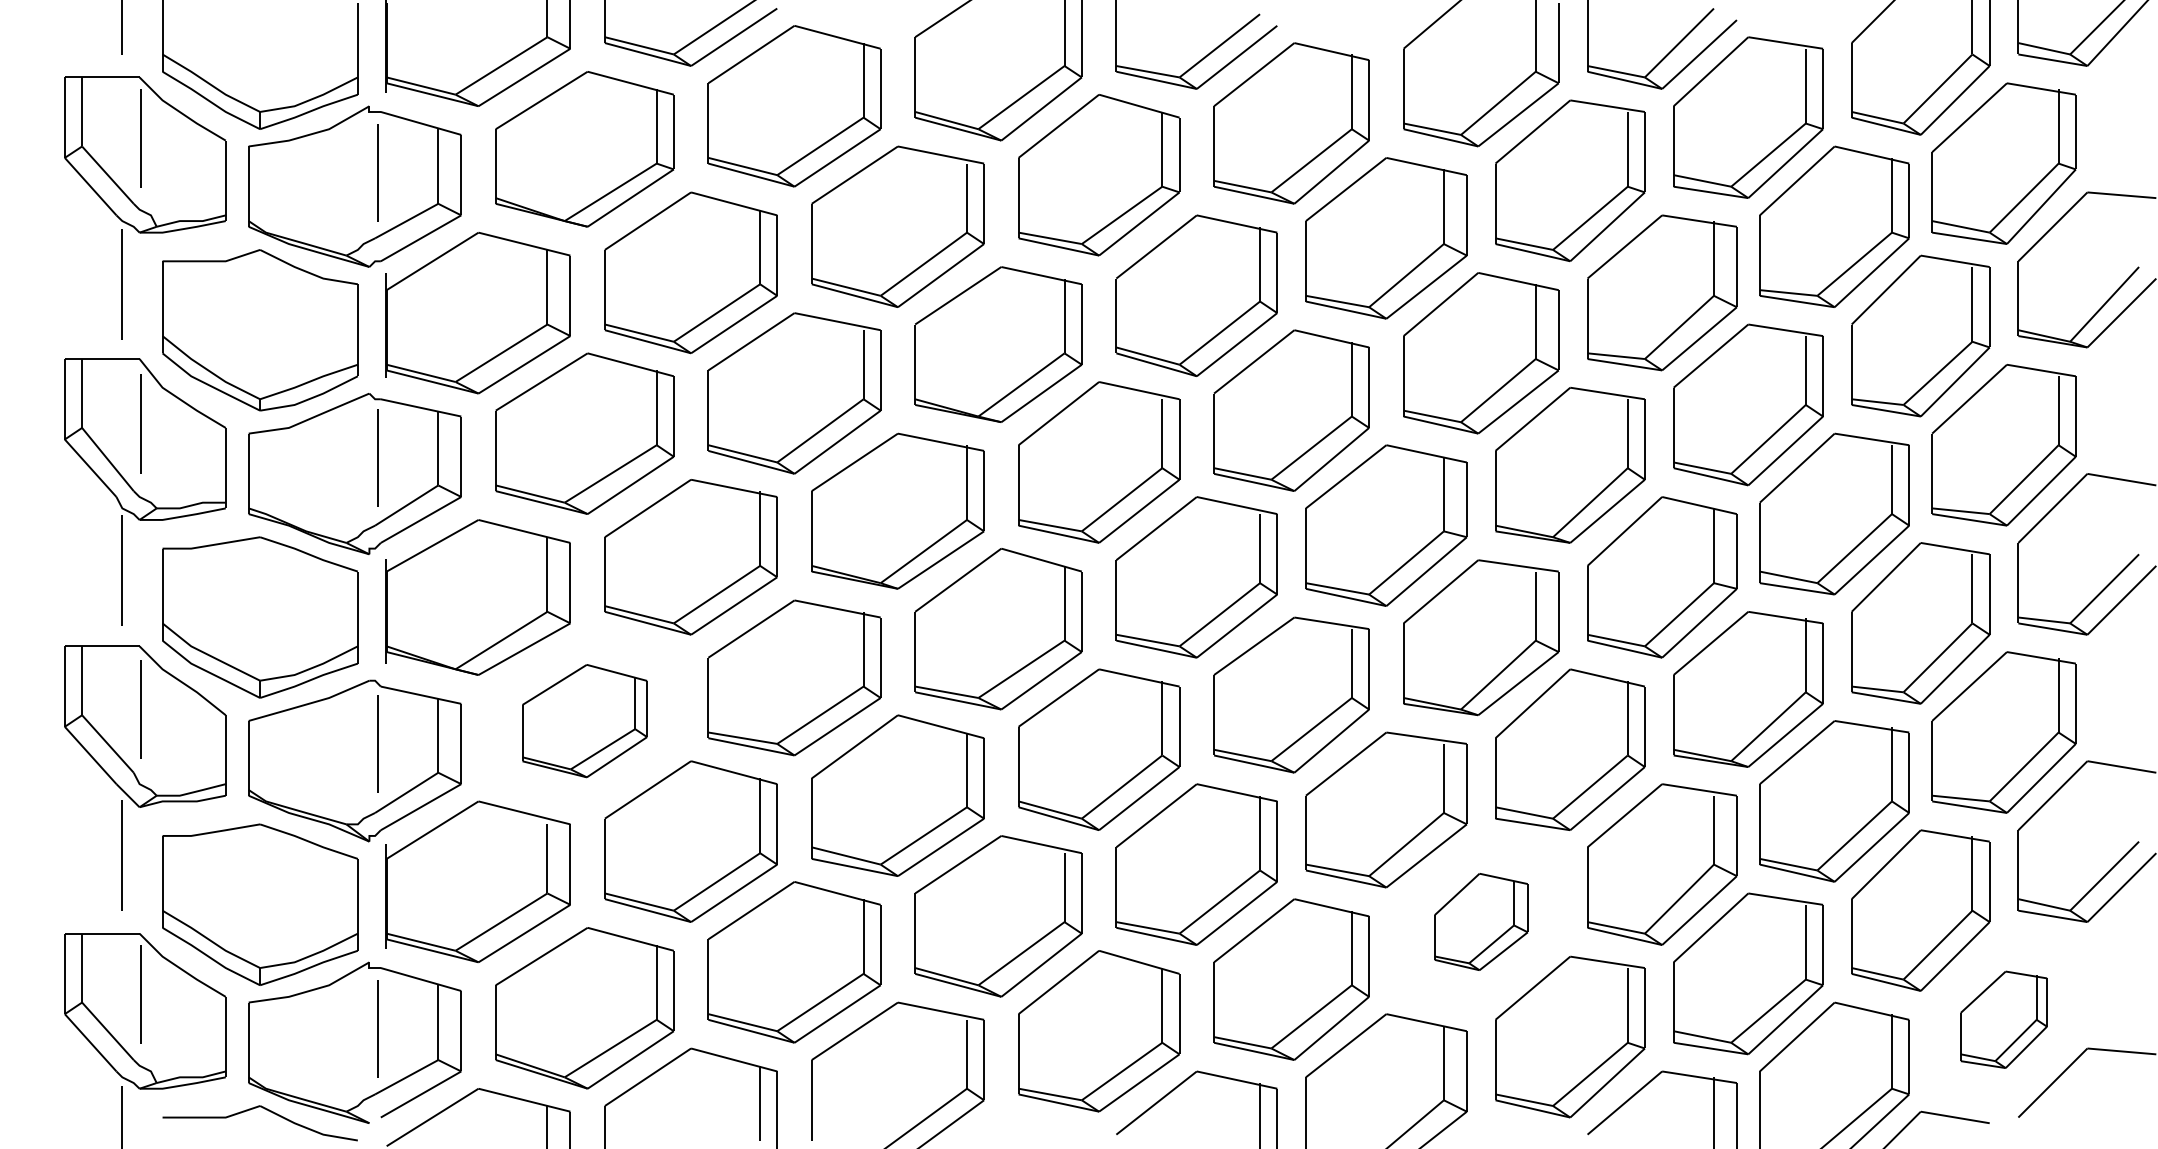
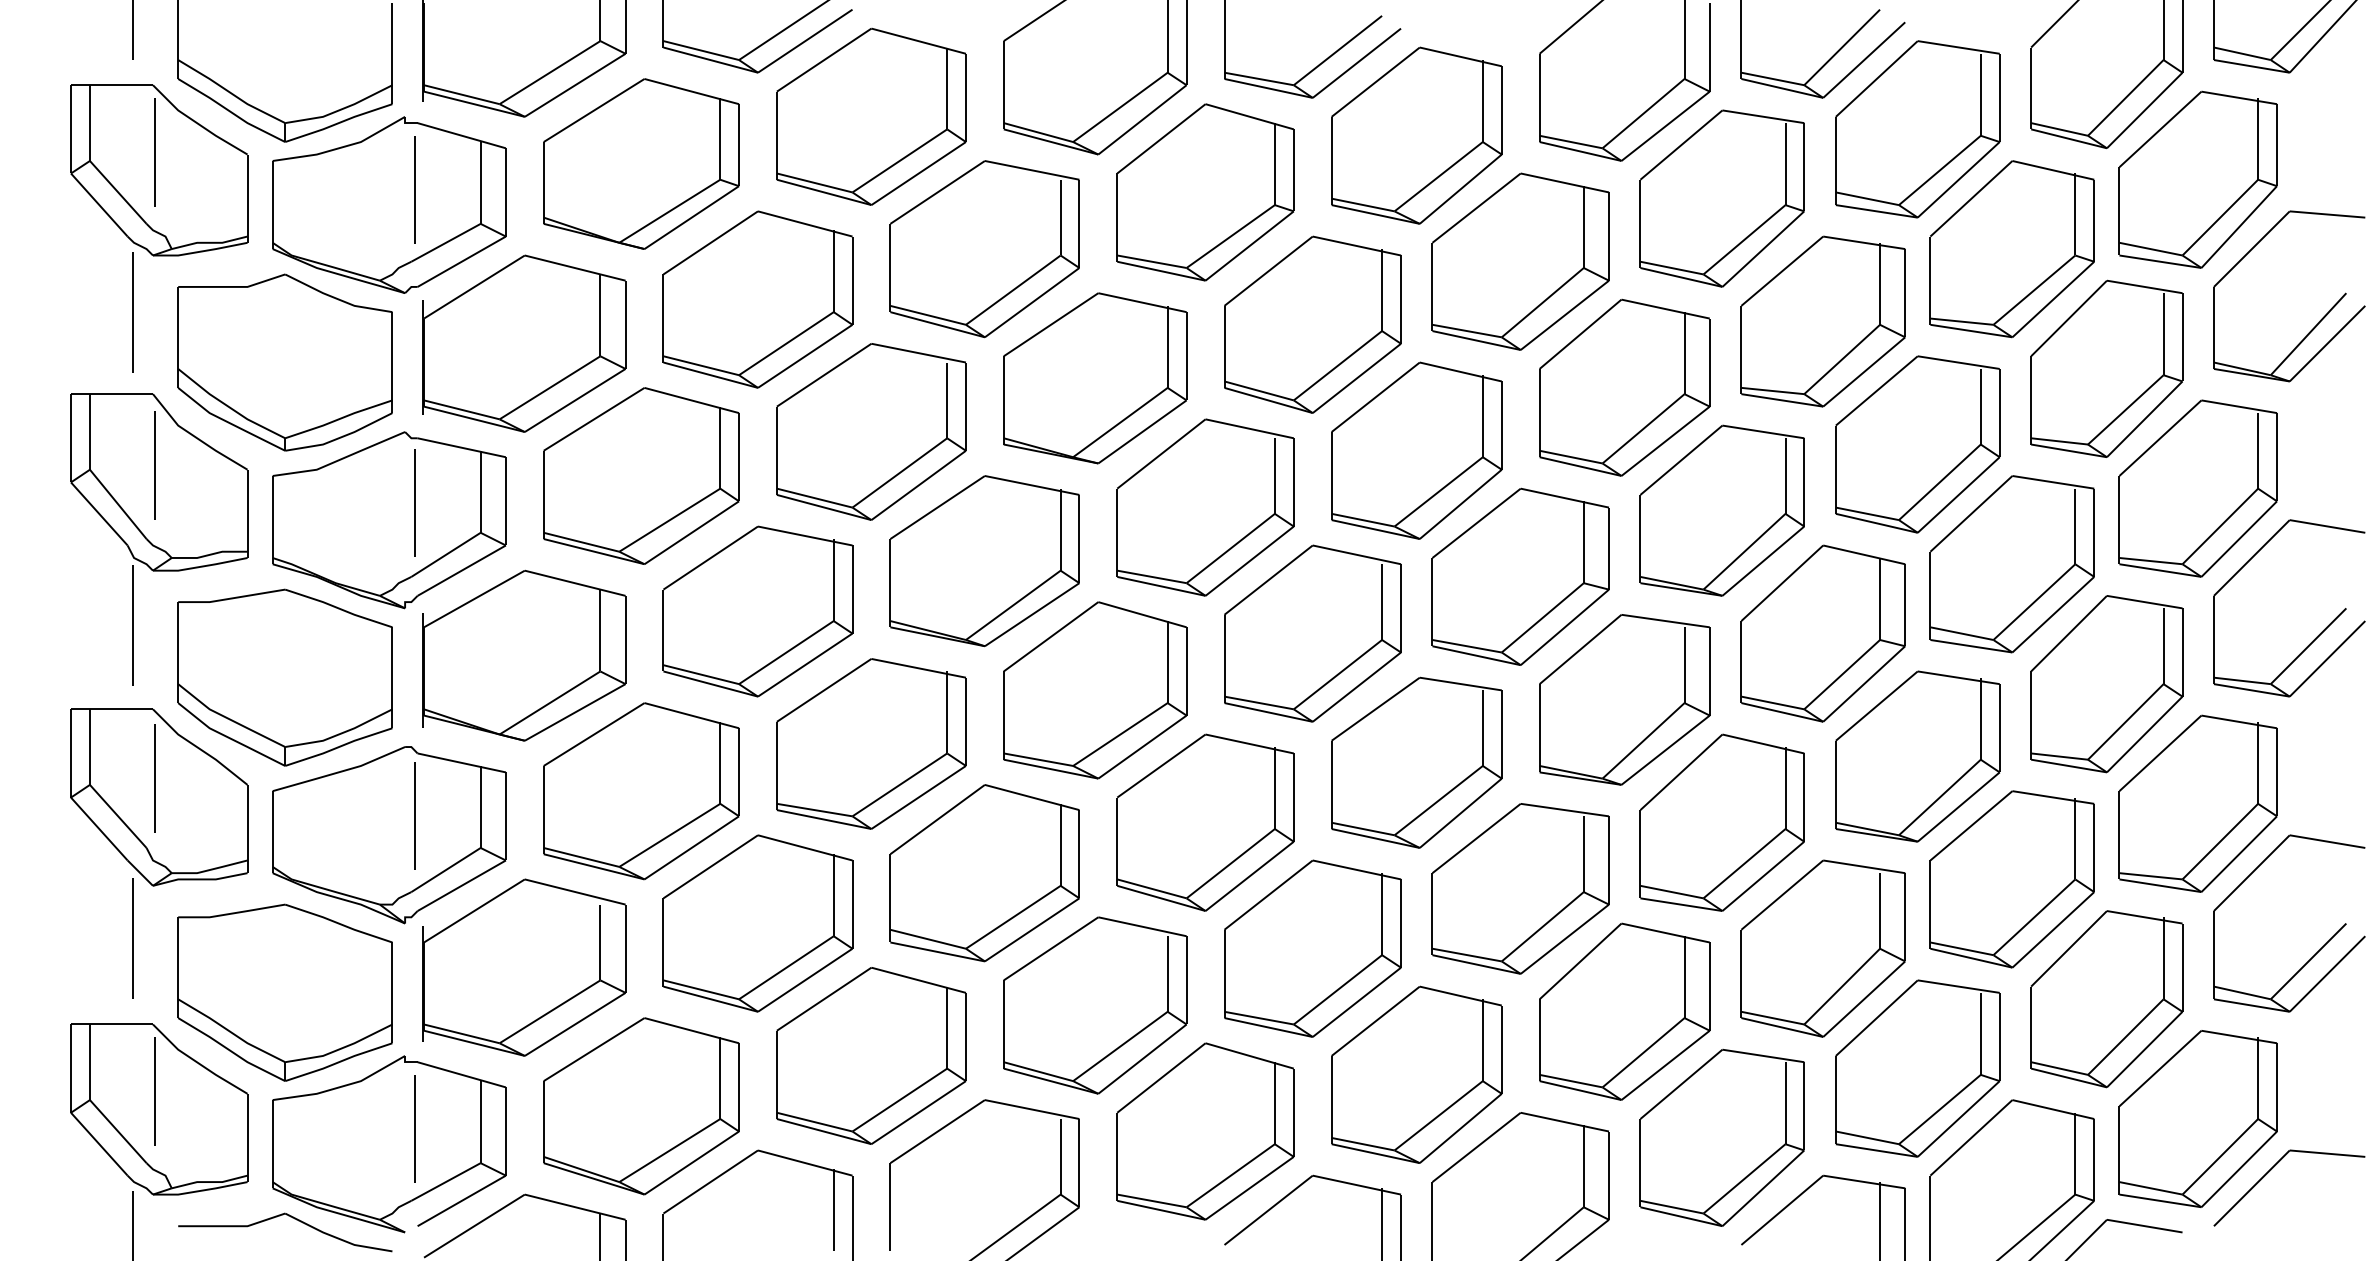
part: (584, 721) -> (641, 791), size x1.43
part: (1481, 921) -> (1624, 1011), size x1.67
part: (2003, 1019) -> (2197, 1118), size x1.67

